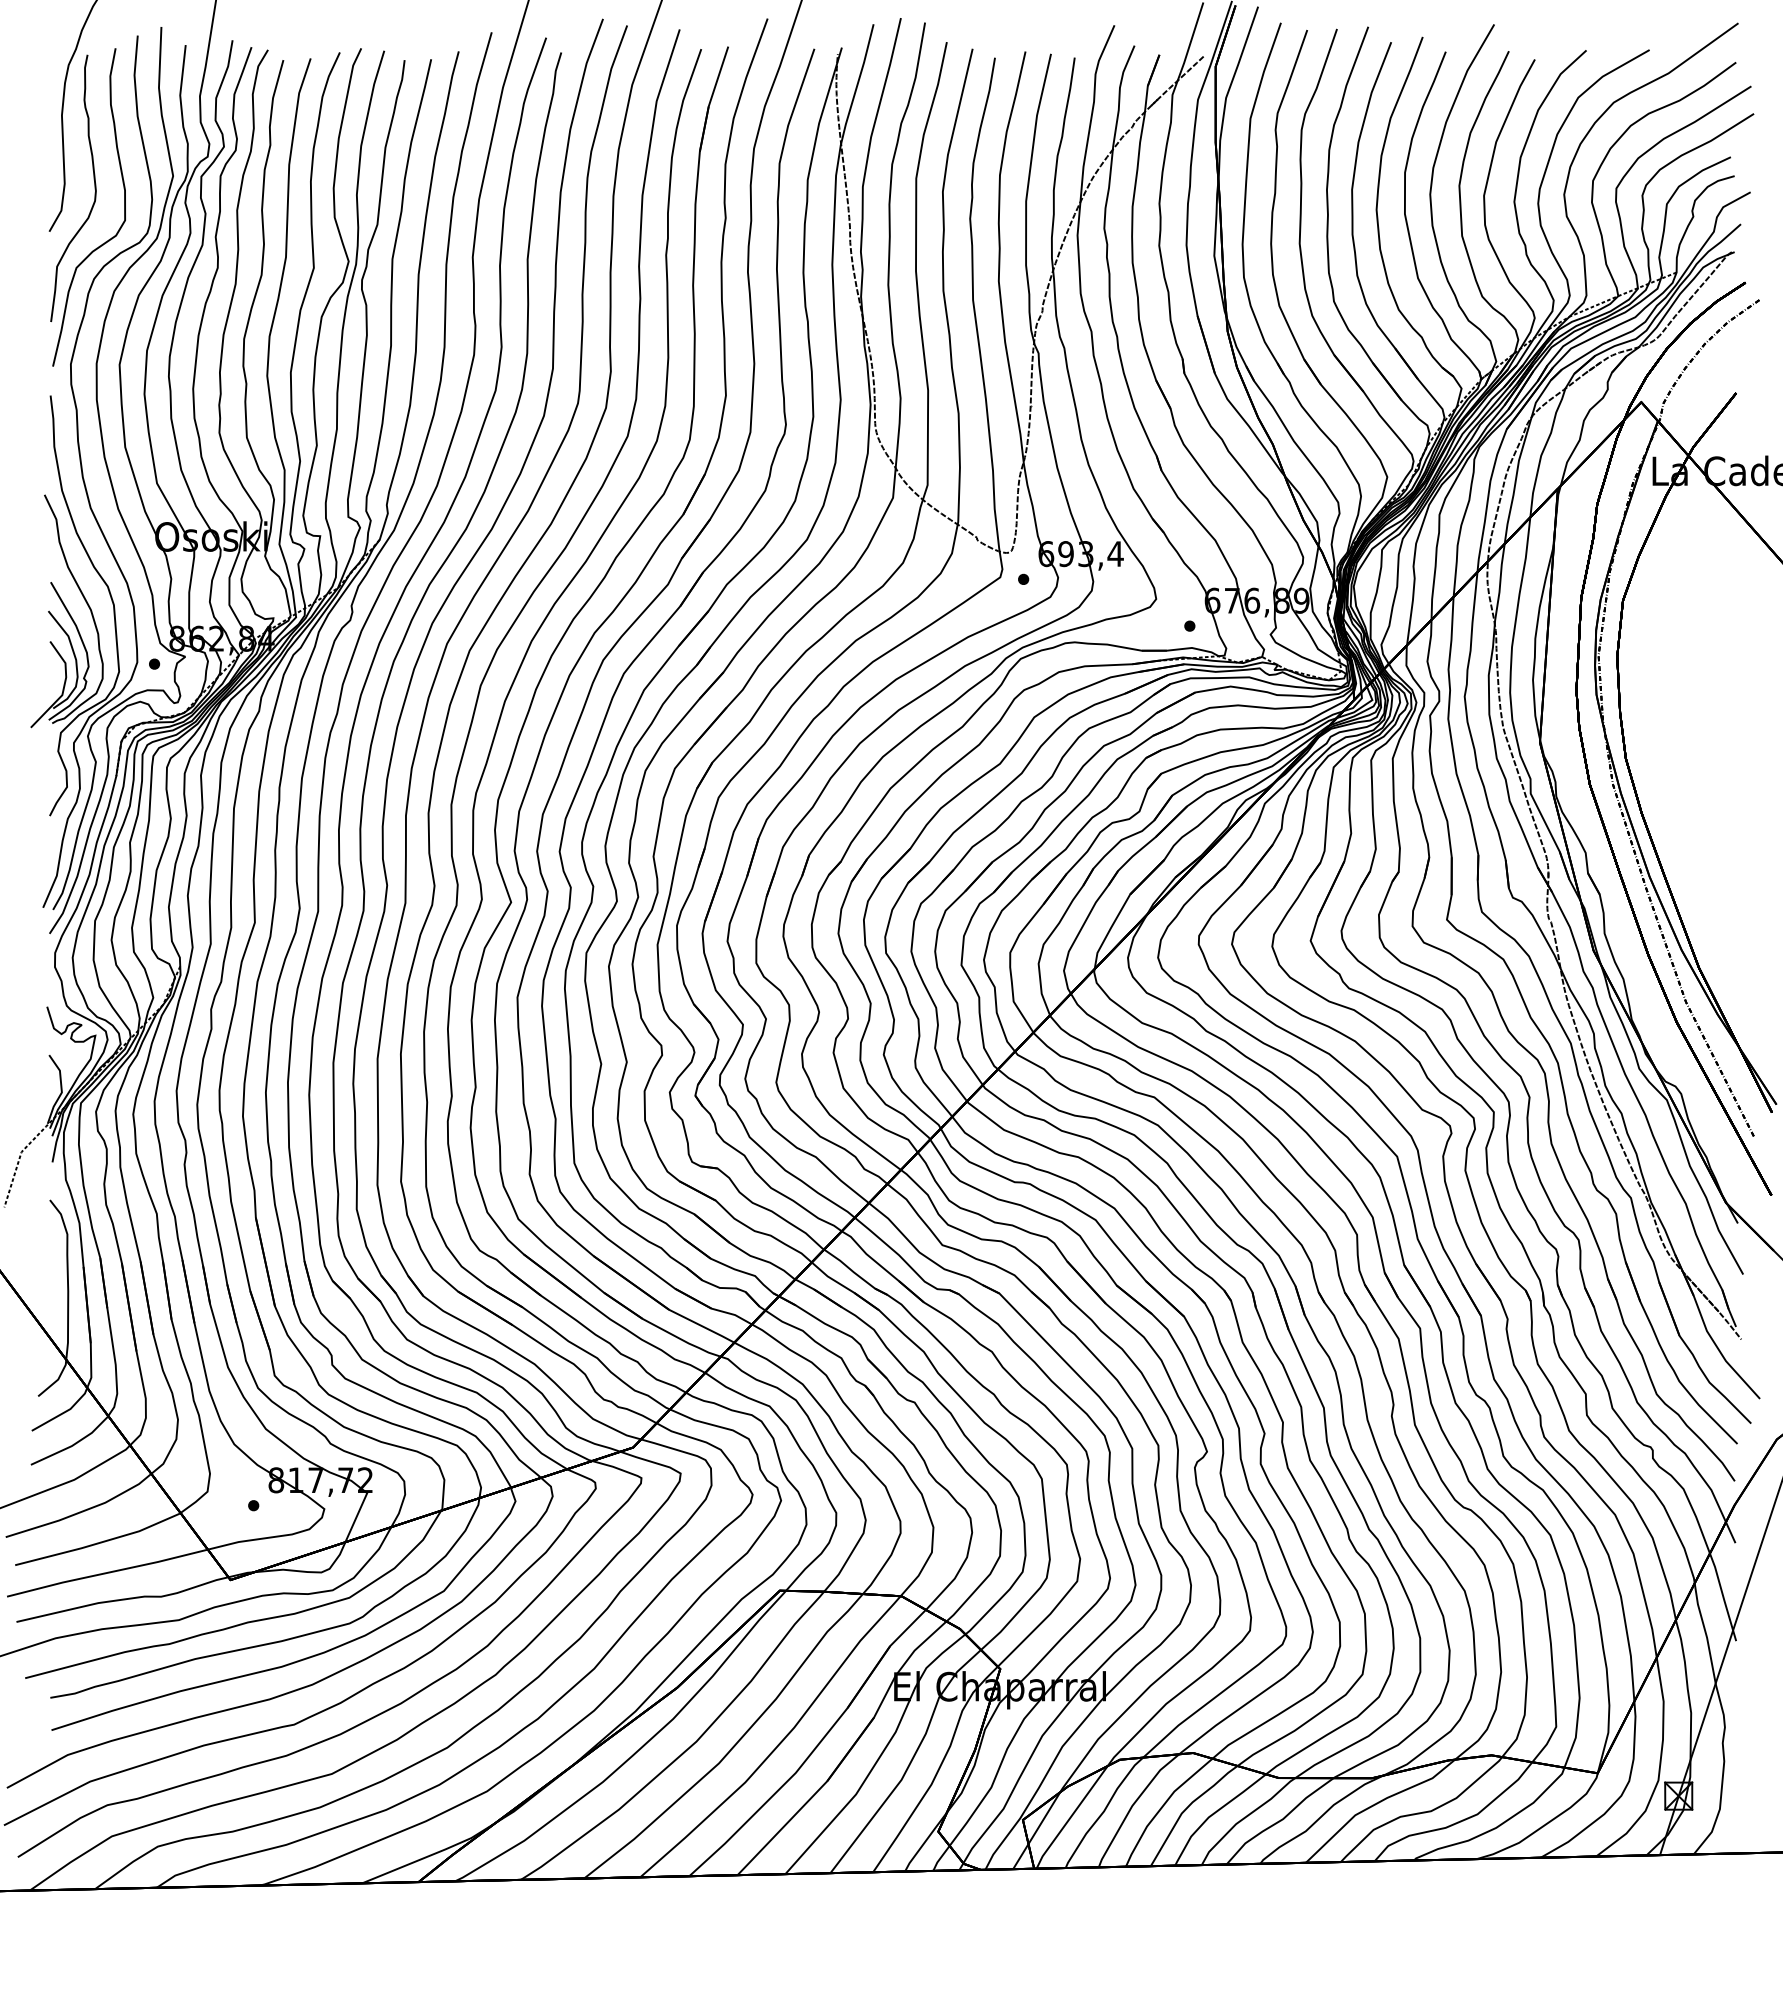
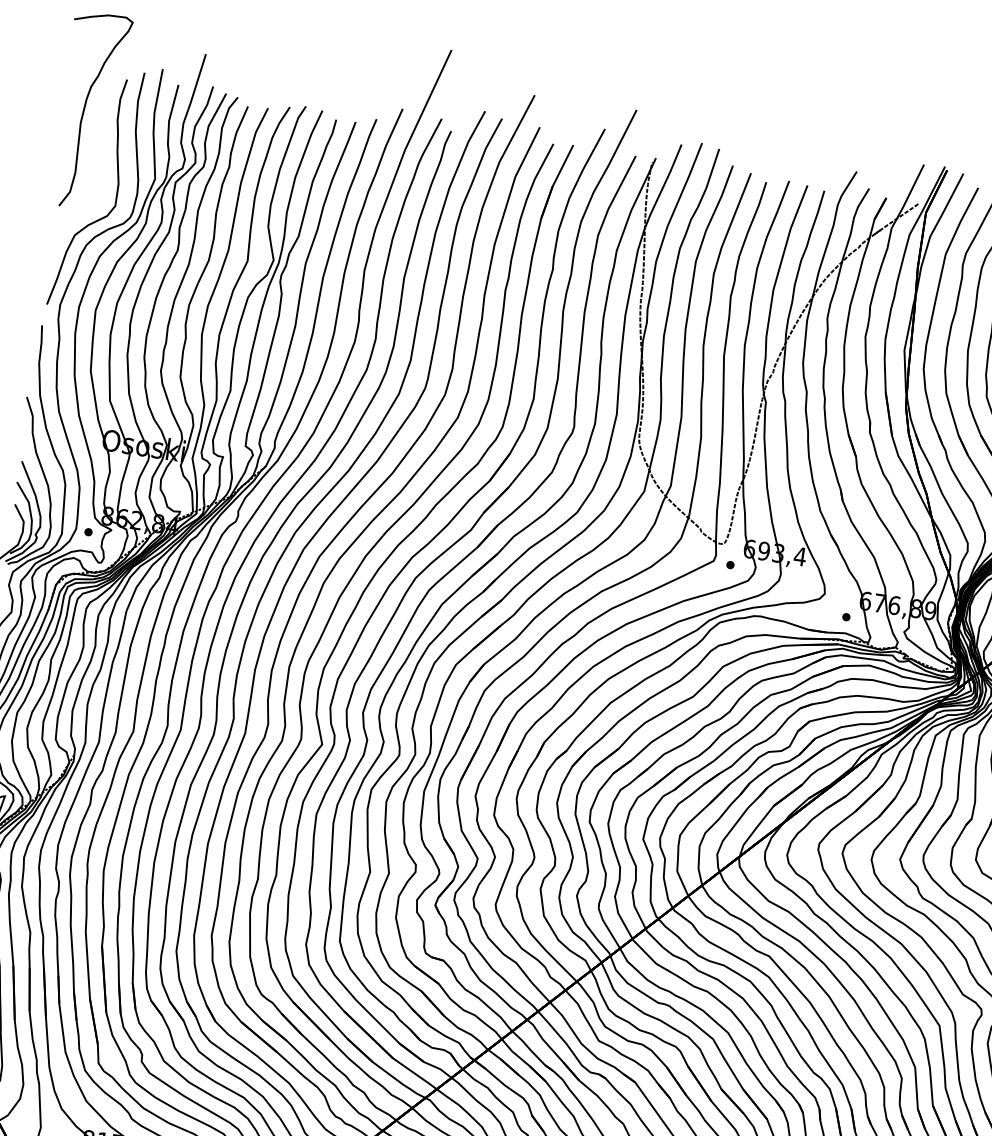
curve: (94, 188) -> (96, 179), removed

